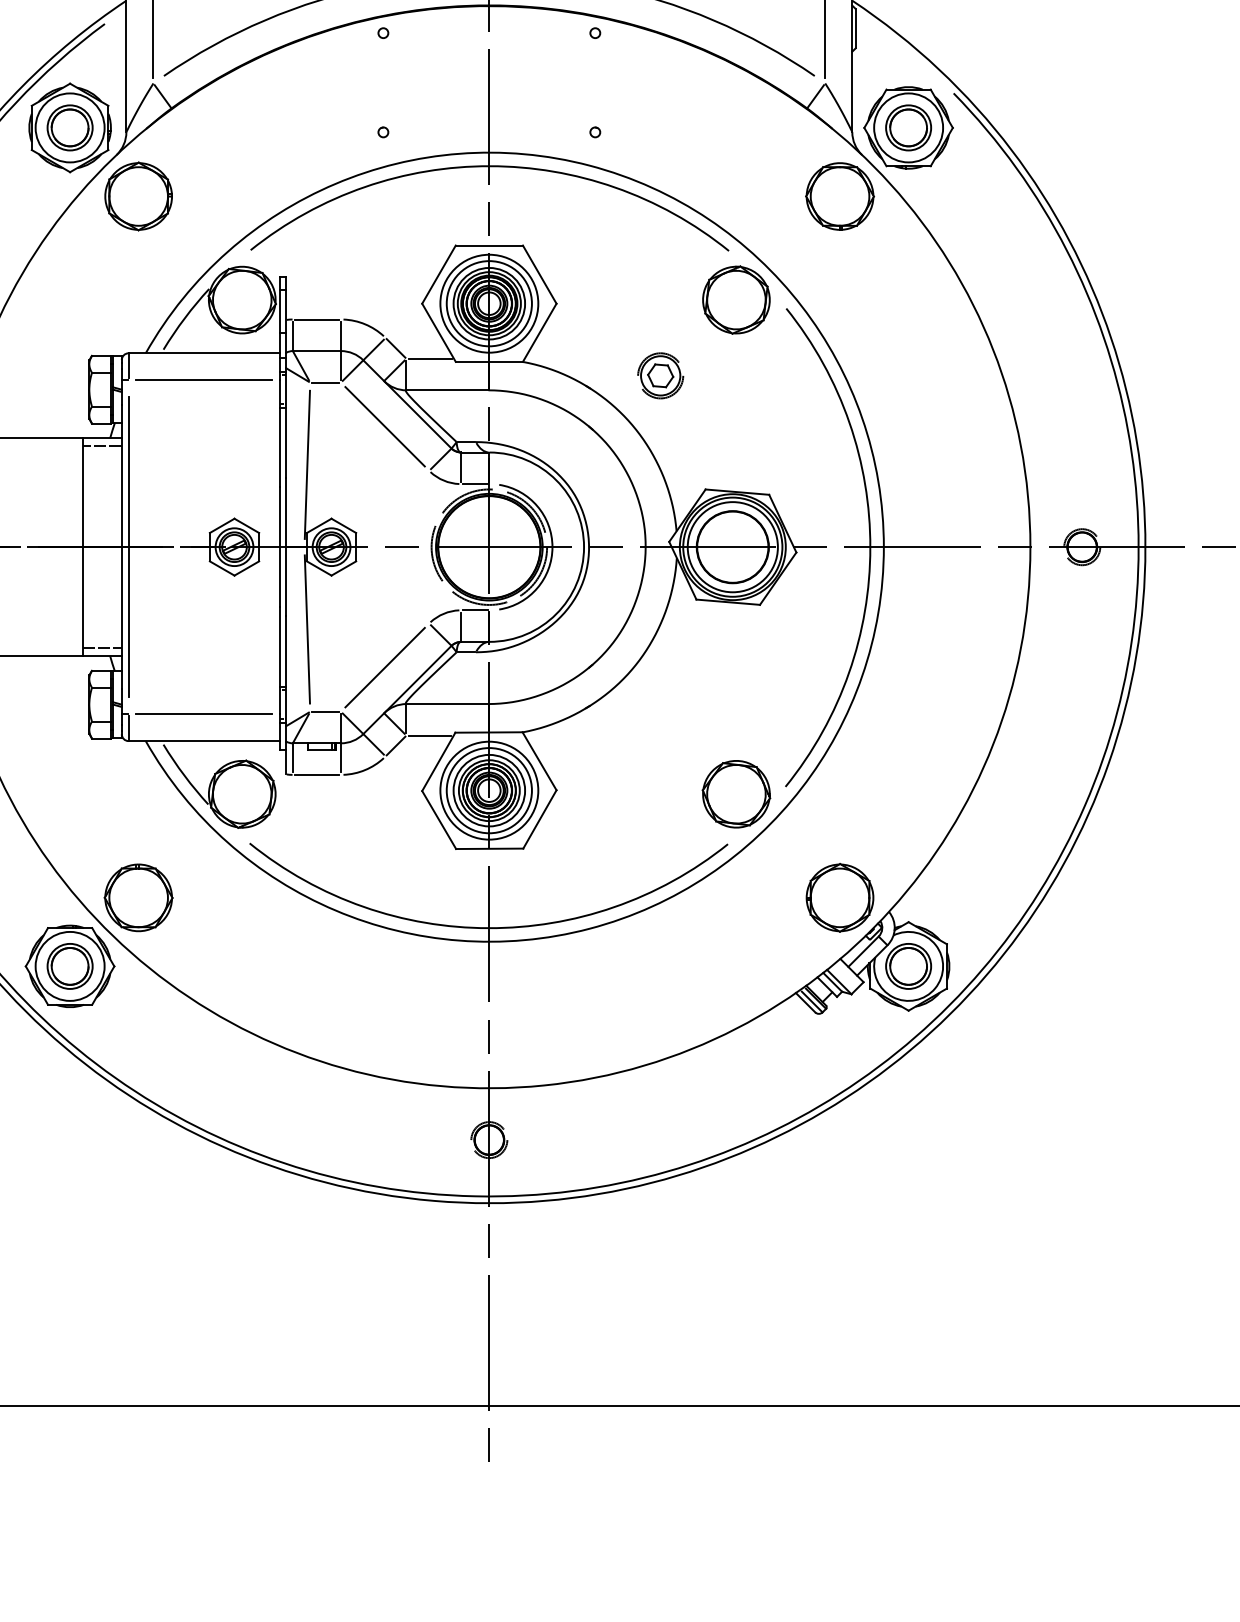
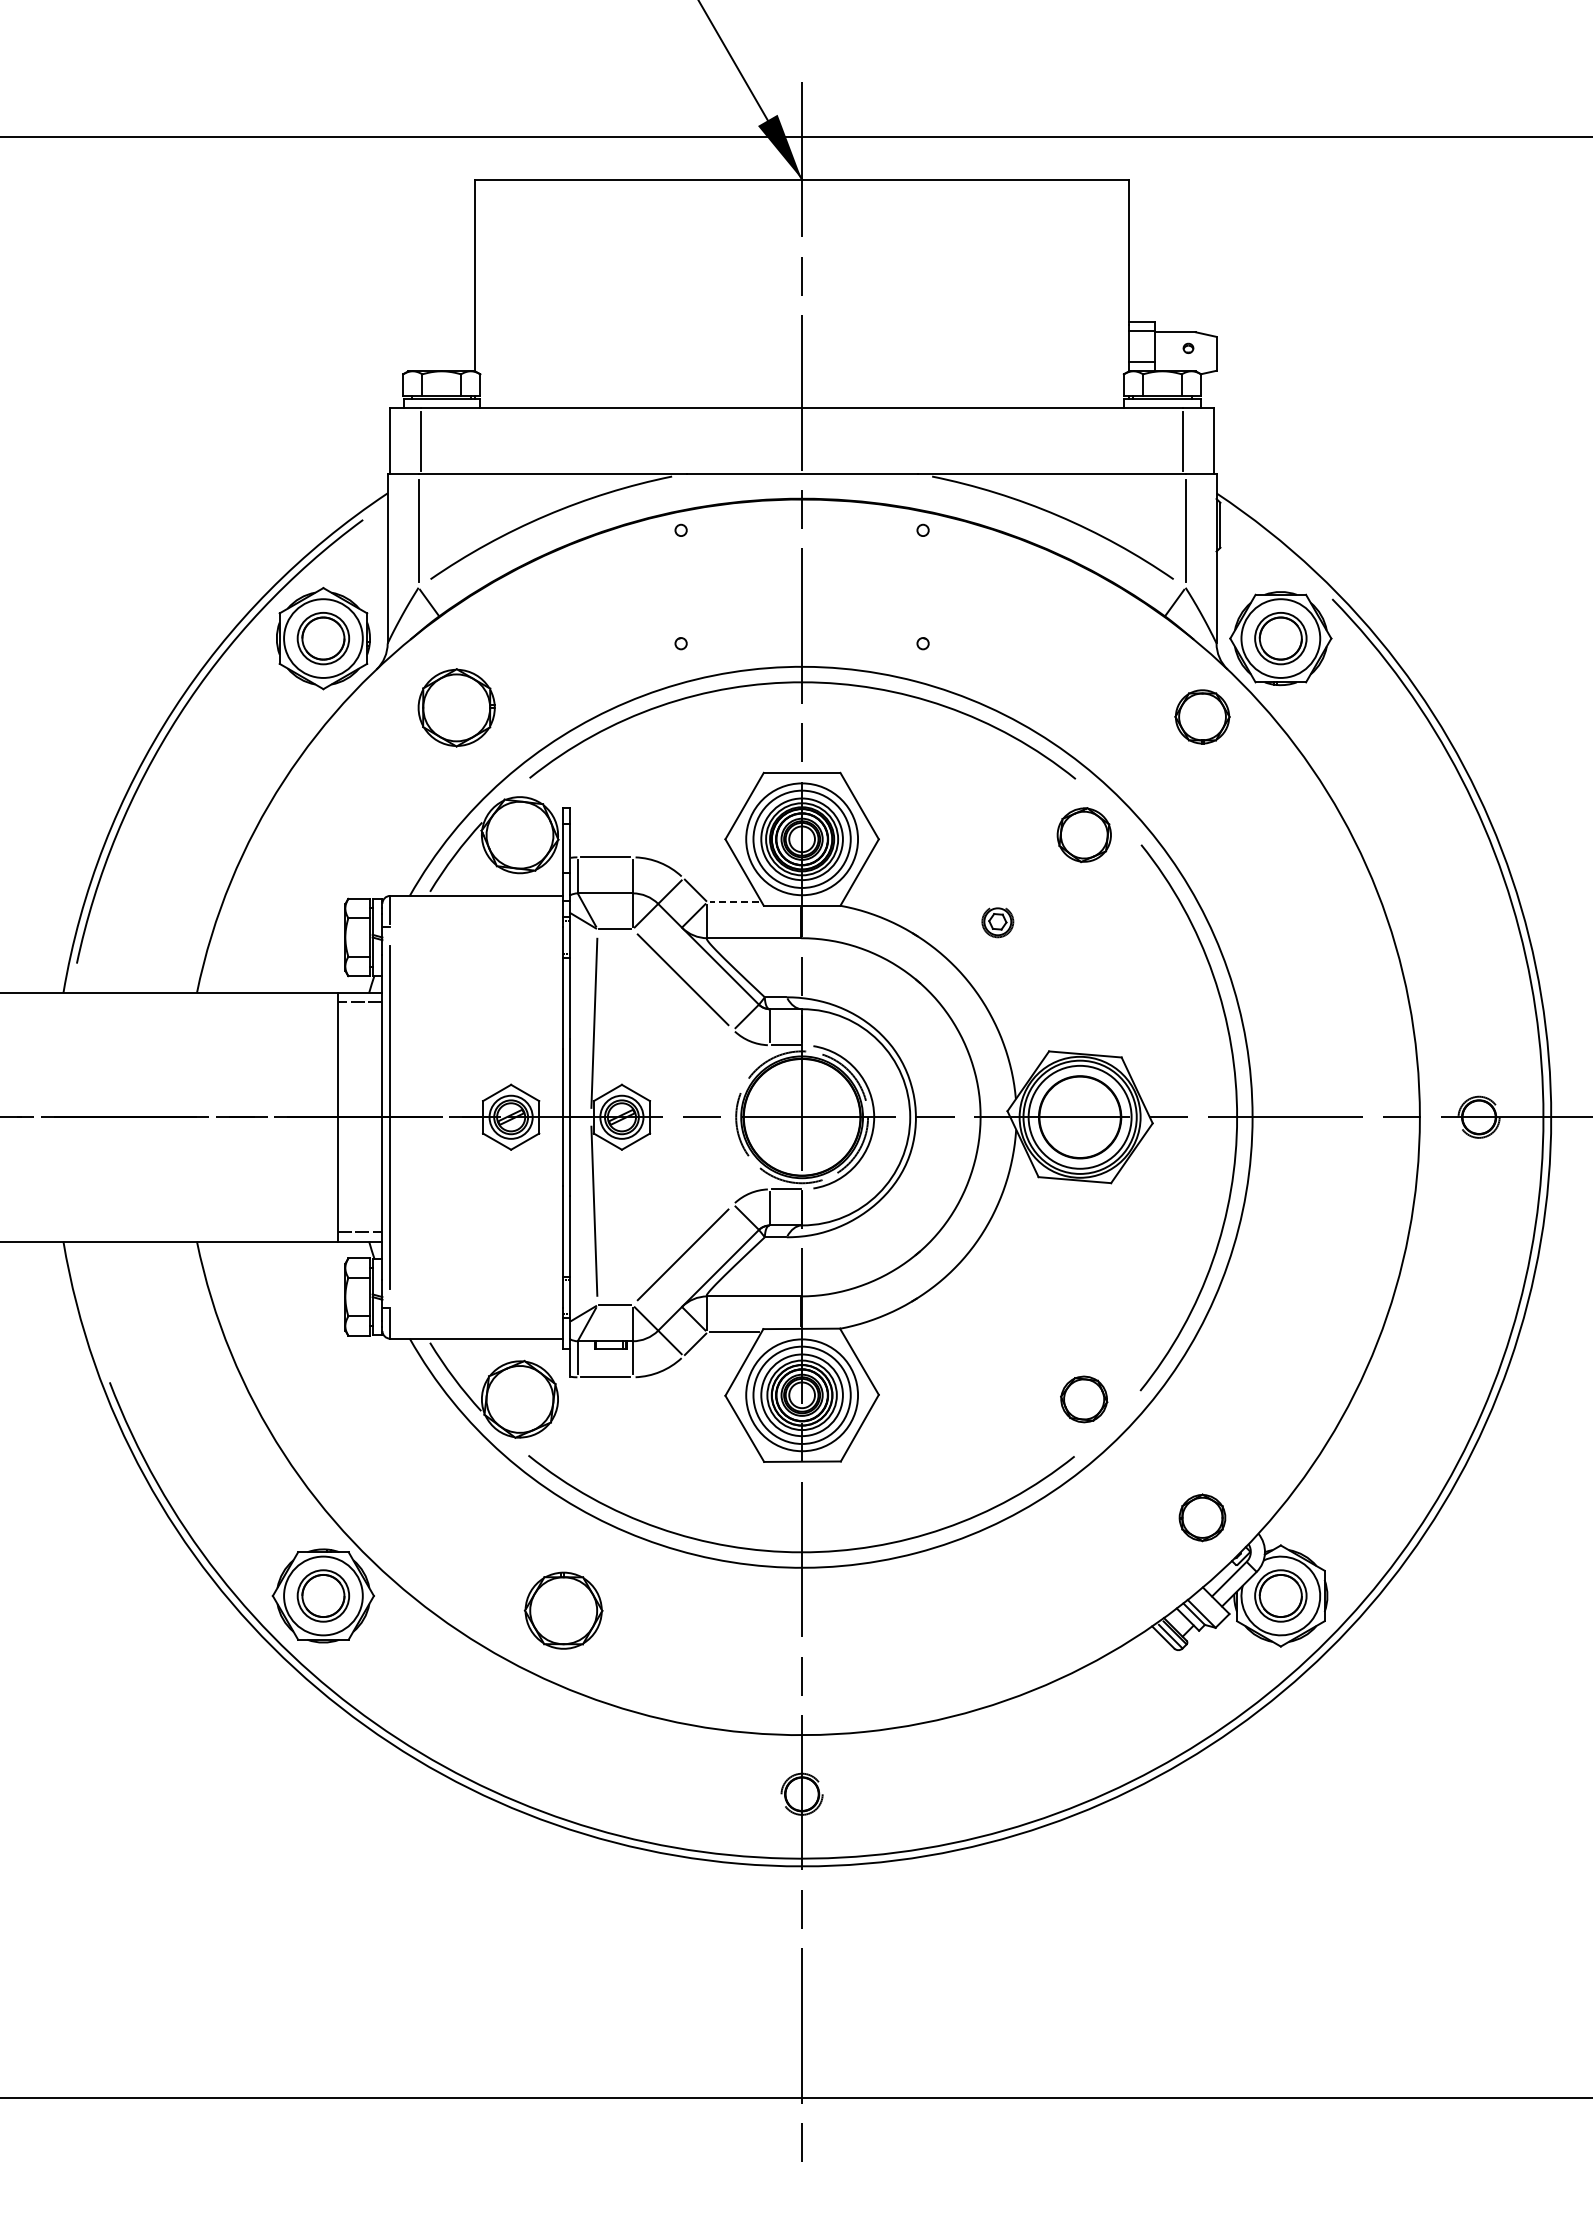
part: (138, 196) -> (456, 707), moved
part: (840, 196) -> (1202, 716), size x0.7
part: (736, 299) -> (1084, 834), size x0.7
line: (430, 359) -> (734, 902), solid -> dashed
part: (660, 375) -> (997, 921), size x0.6
line: (204, 380) -> (476, 926), removed
line: (204, 713) -> (476, 1307), removed
part: (735, 794) -> (1083, 1399), size x0.6
part: (138, 897) -> (563, 1610), moved
part: (840, 897) -> (1202, 1517), size x0.6

